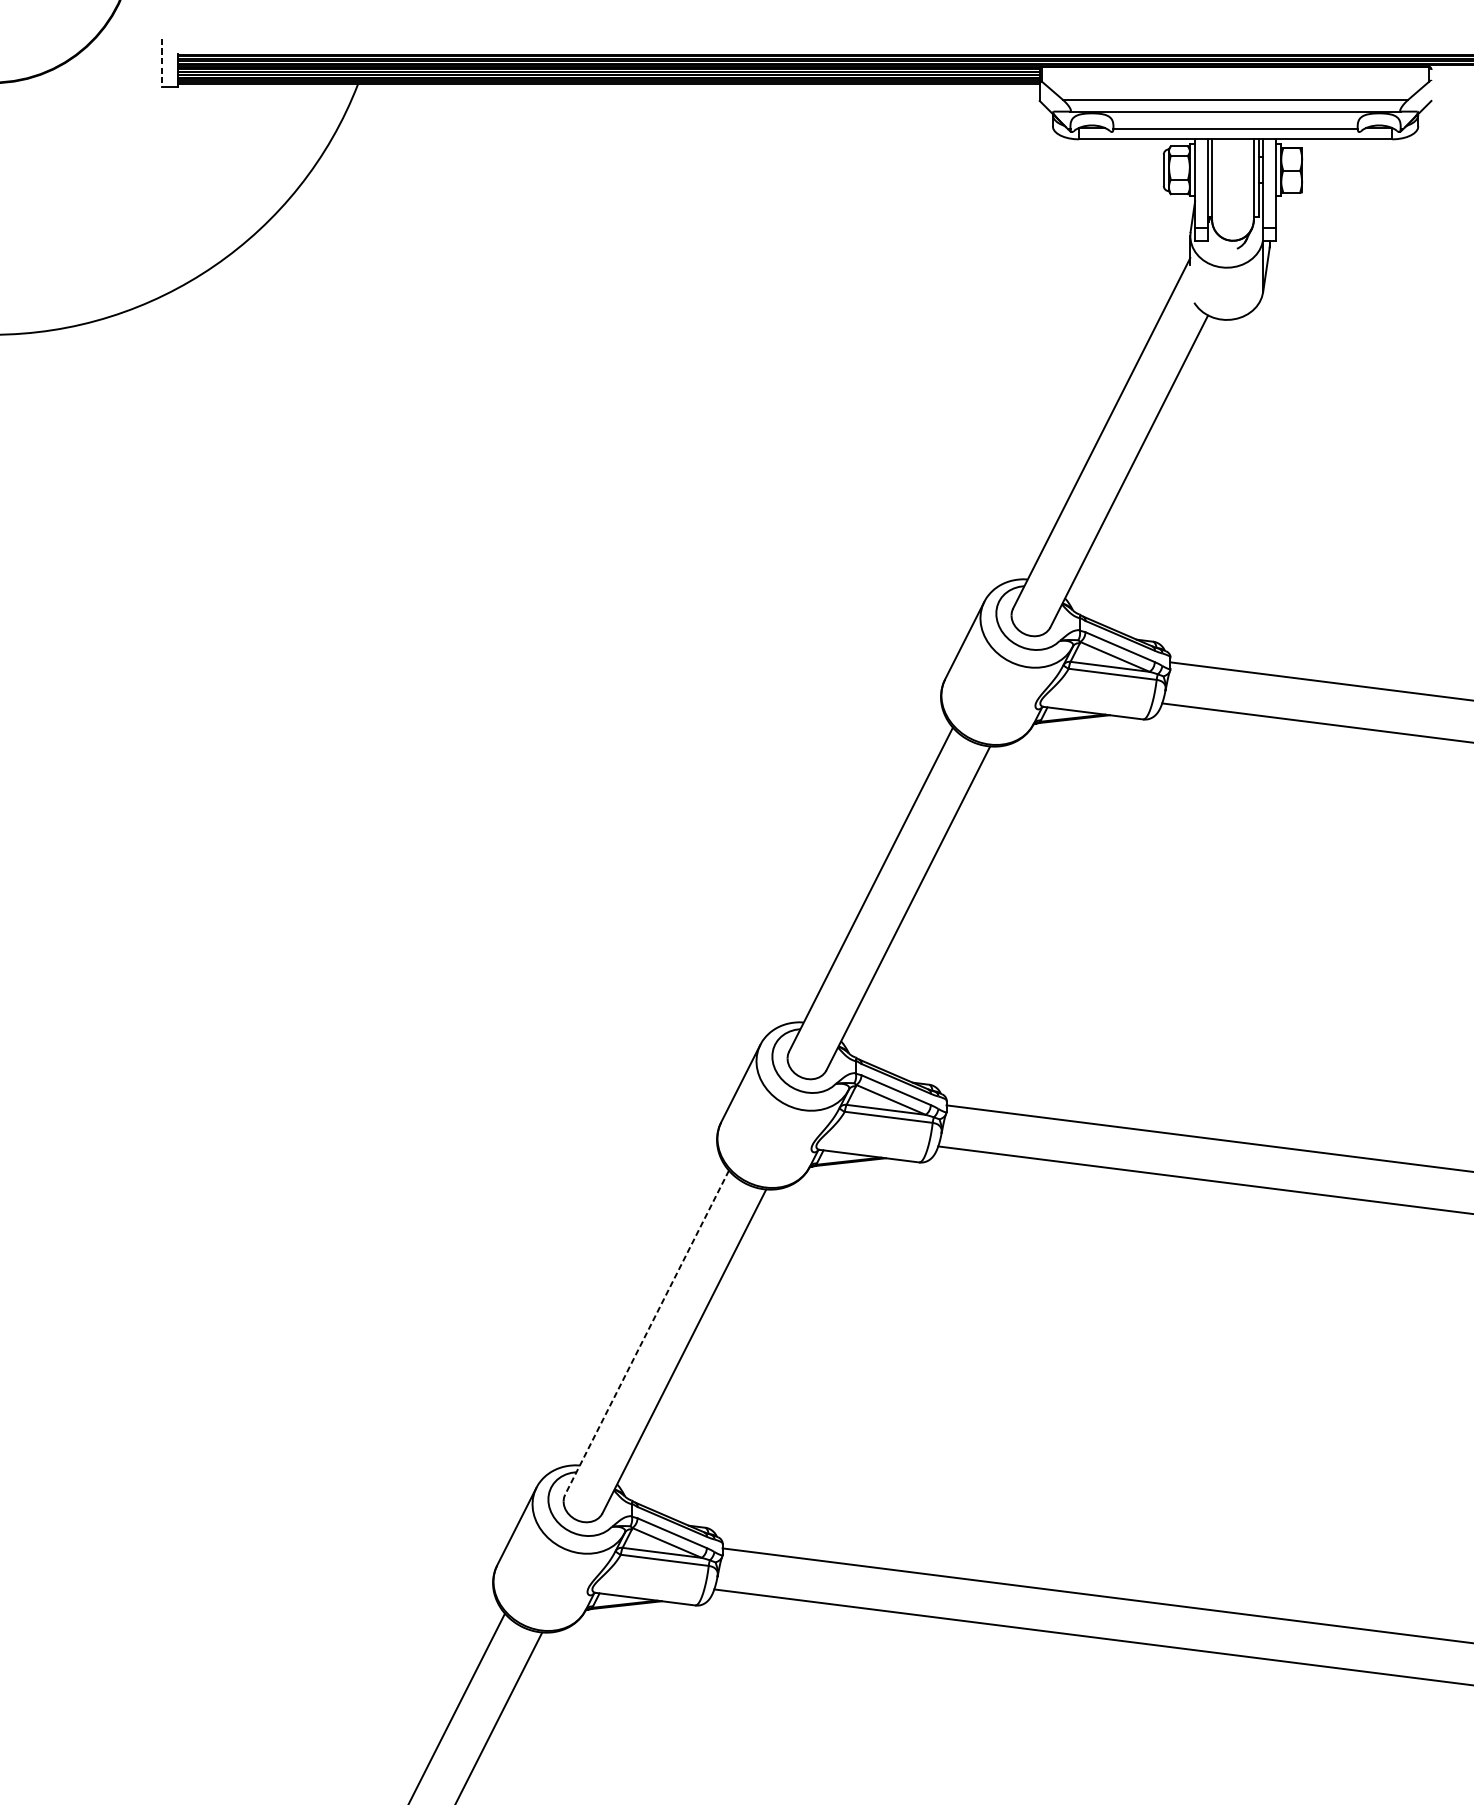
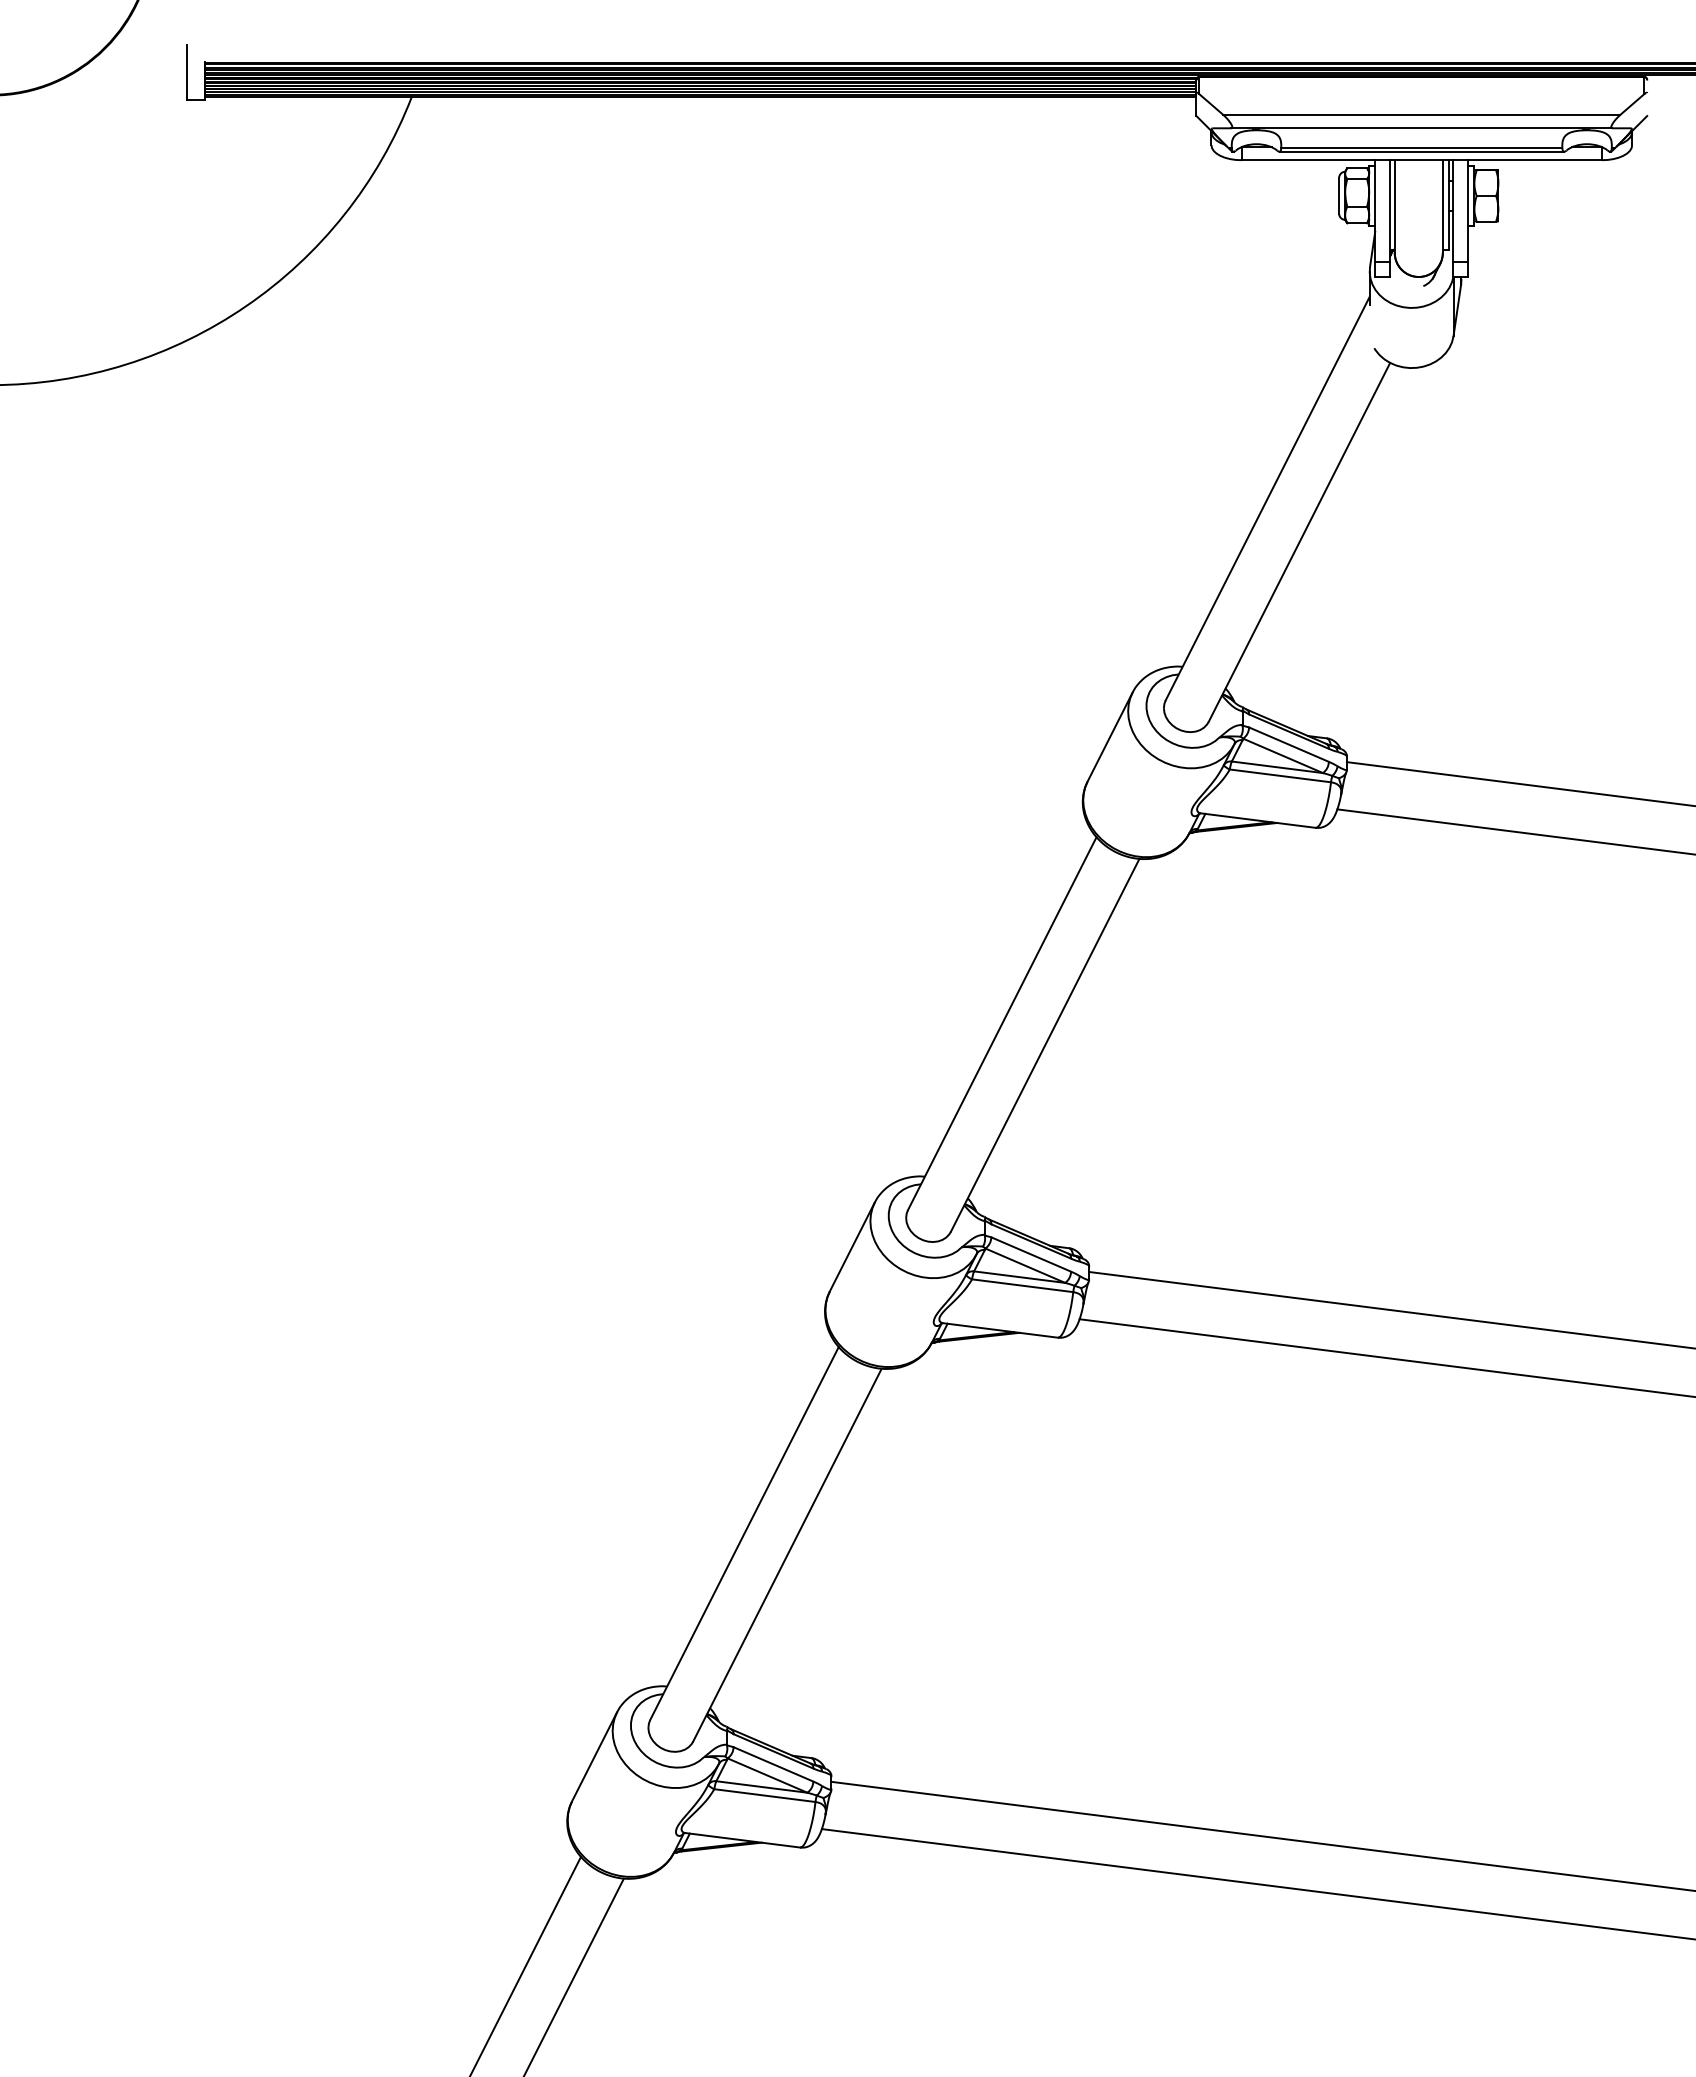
line: (162, 63) -> (186, 72), dashed -> solid
line: (1235, 131) -> (1421, 151), added
line: (647, 1332) -> (744, 1533), dashed -> solid

